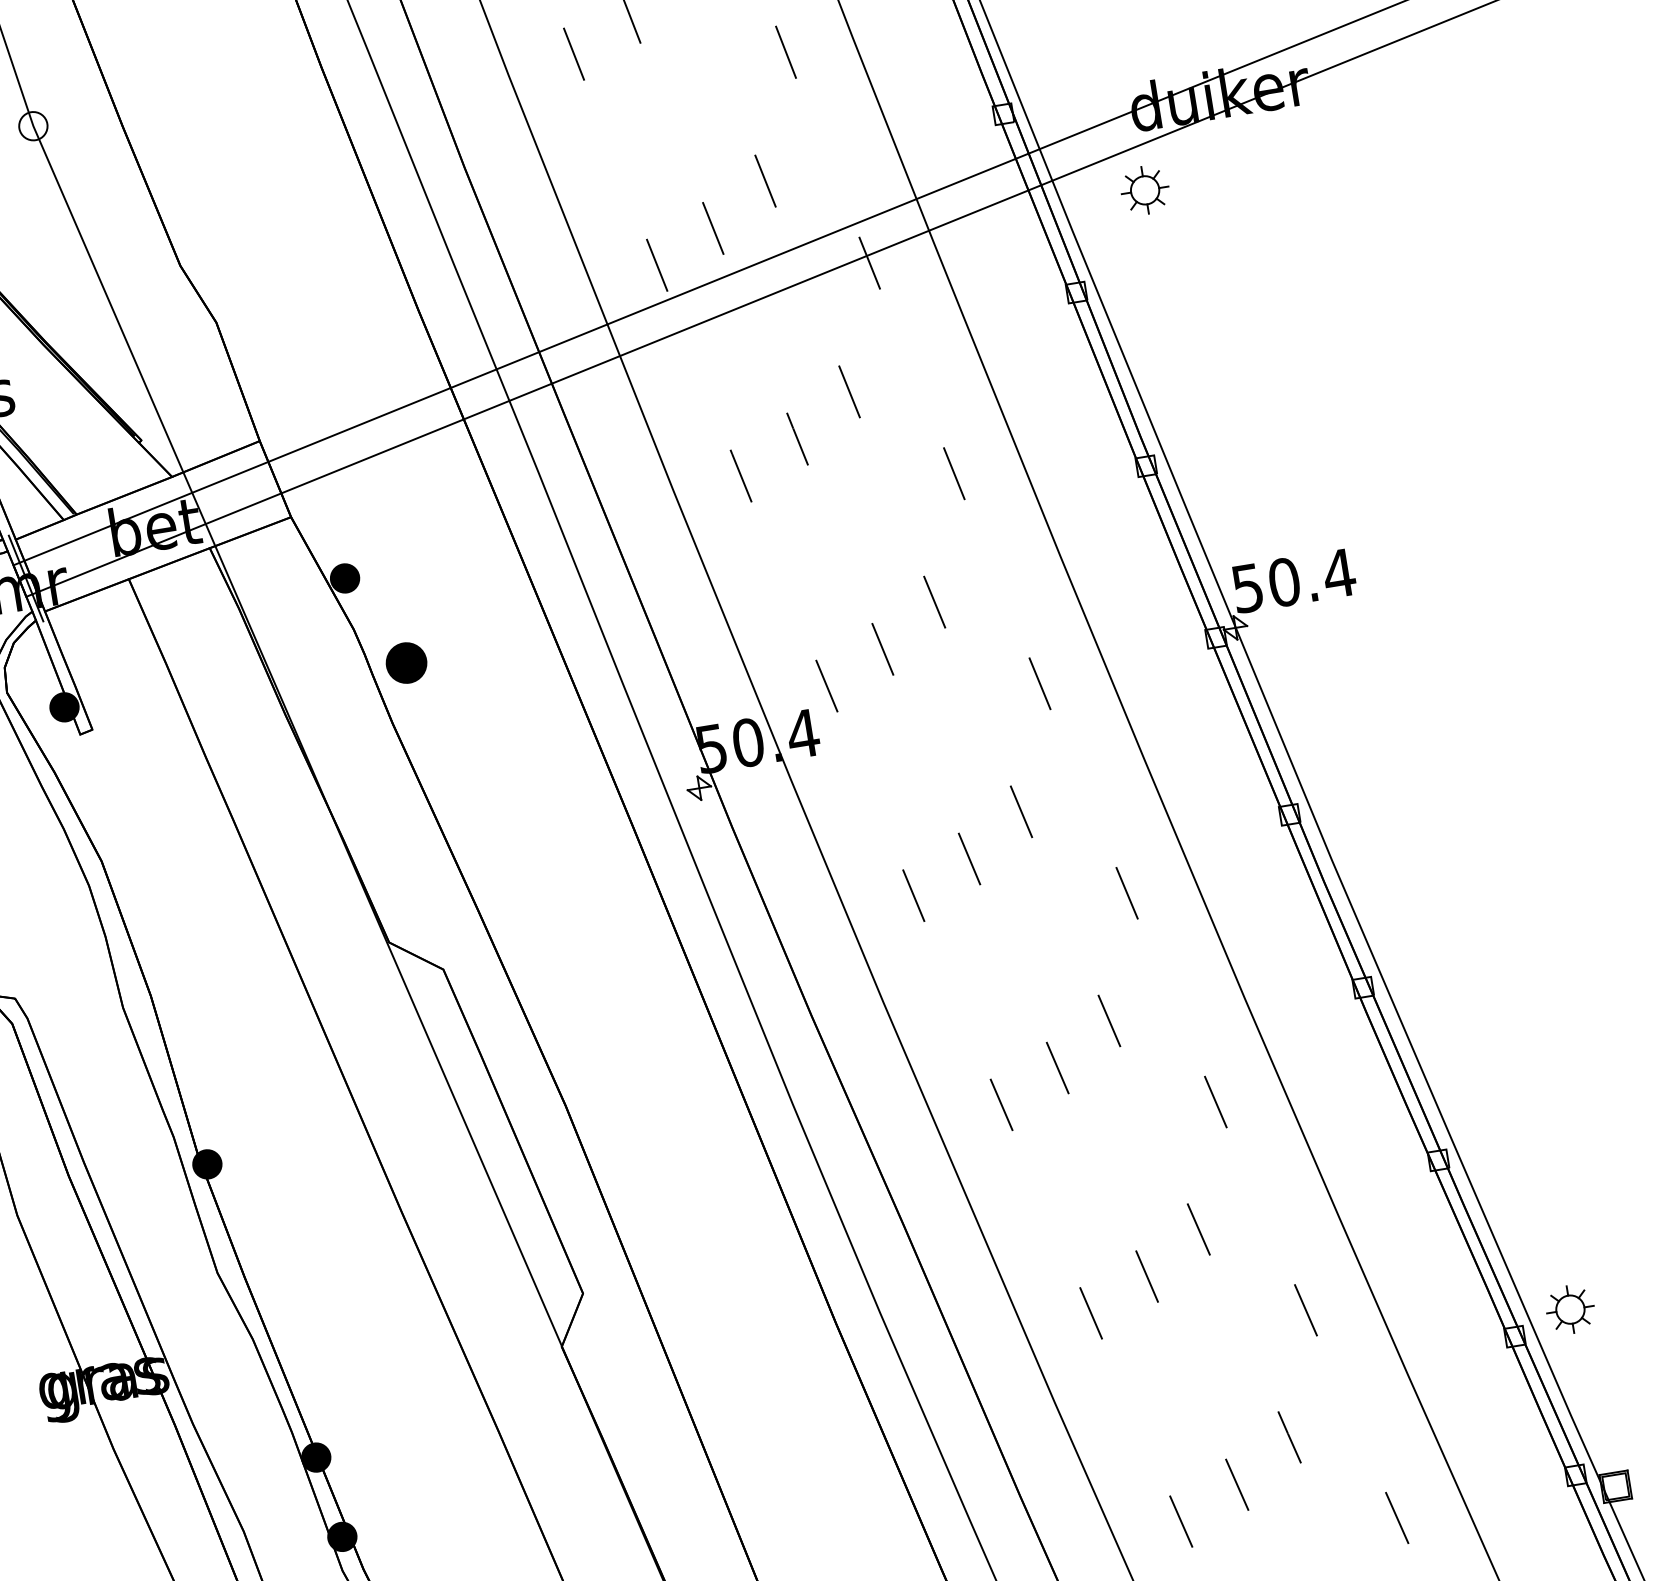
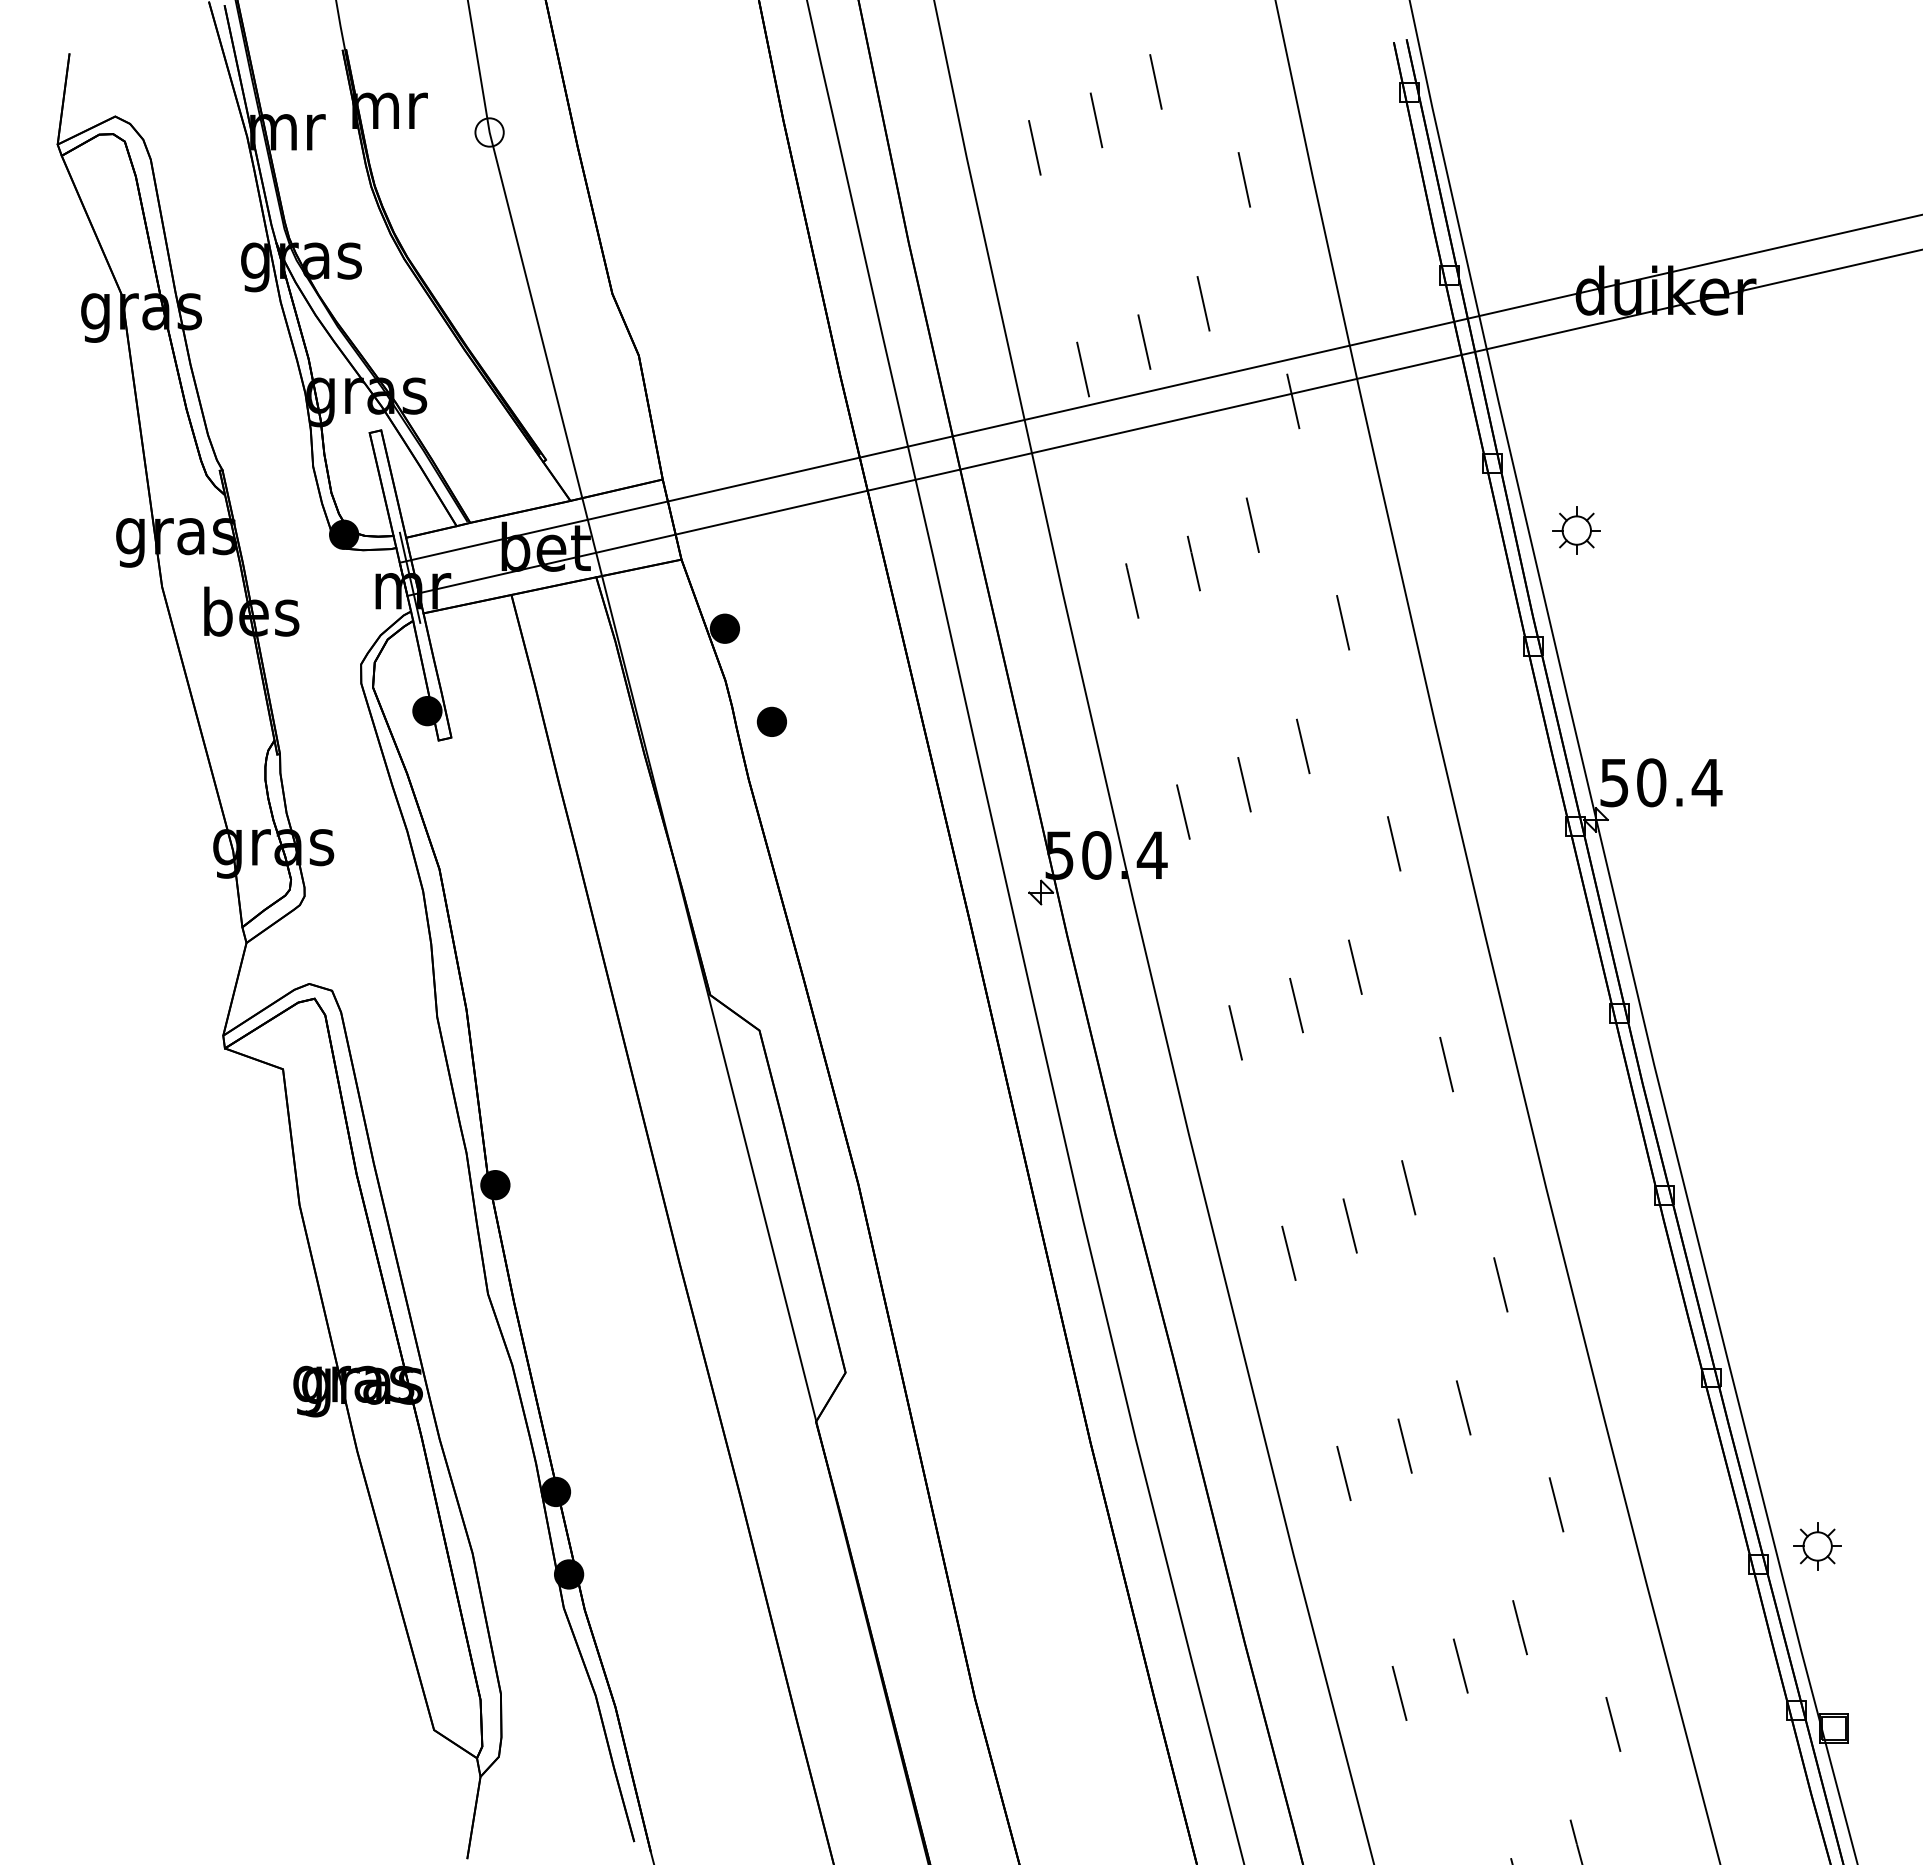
part: (1144, 190) -> (1576, 530), moved
part: (405, 662) -> (771, 721), size x0.71

